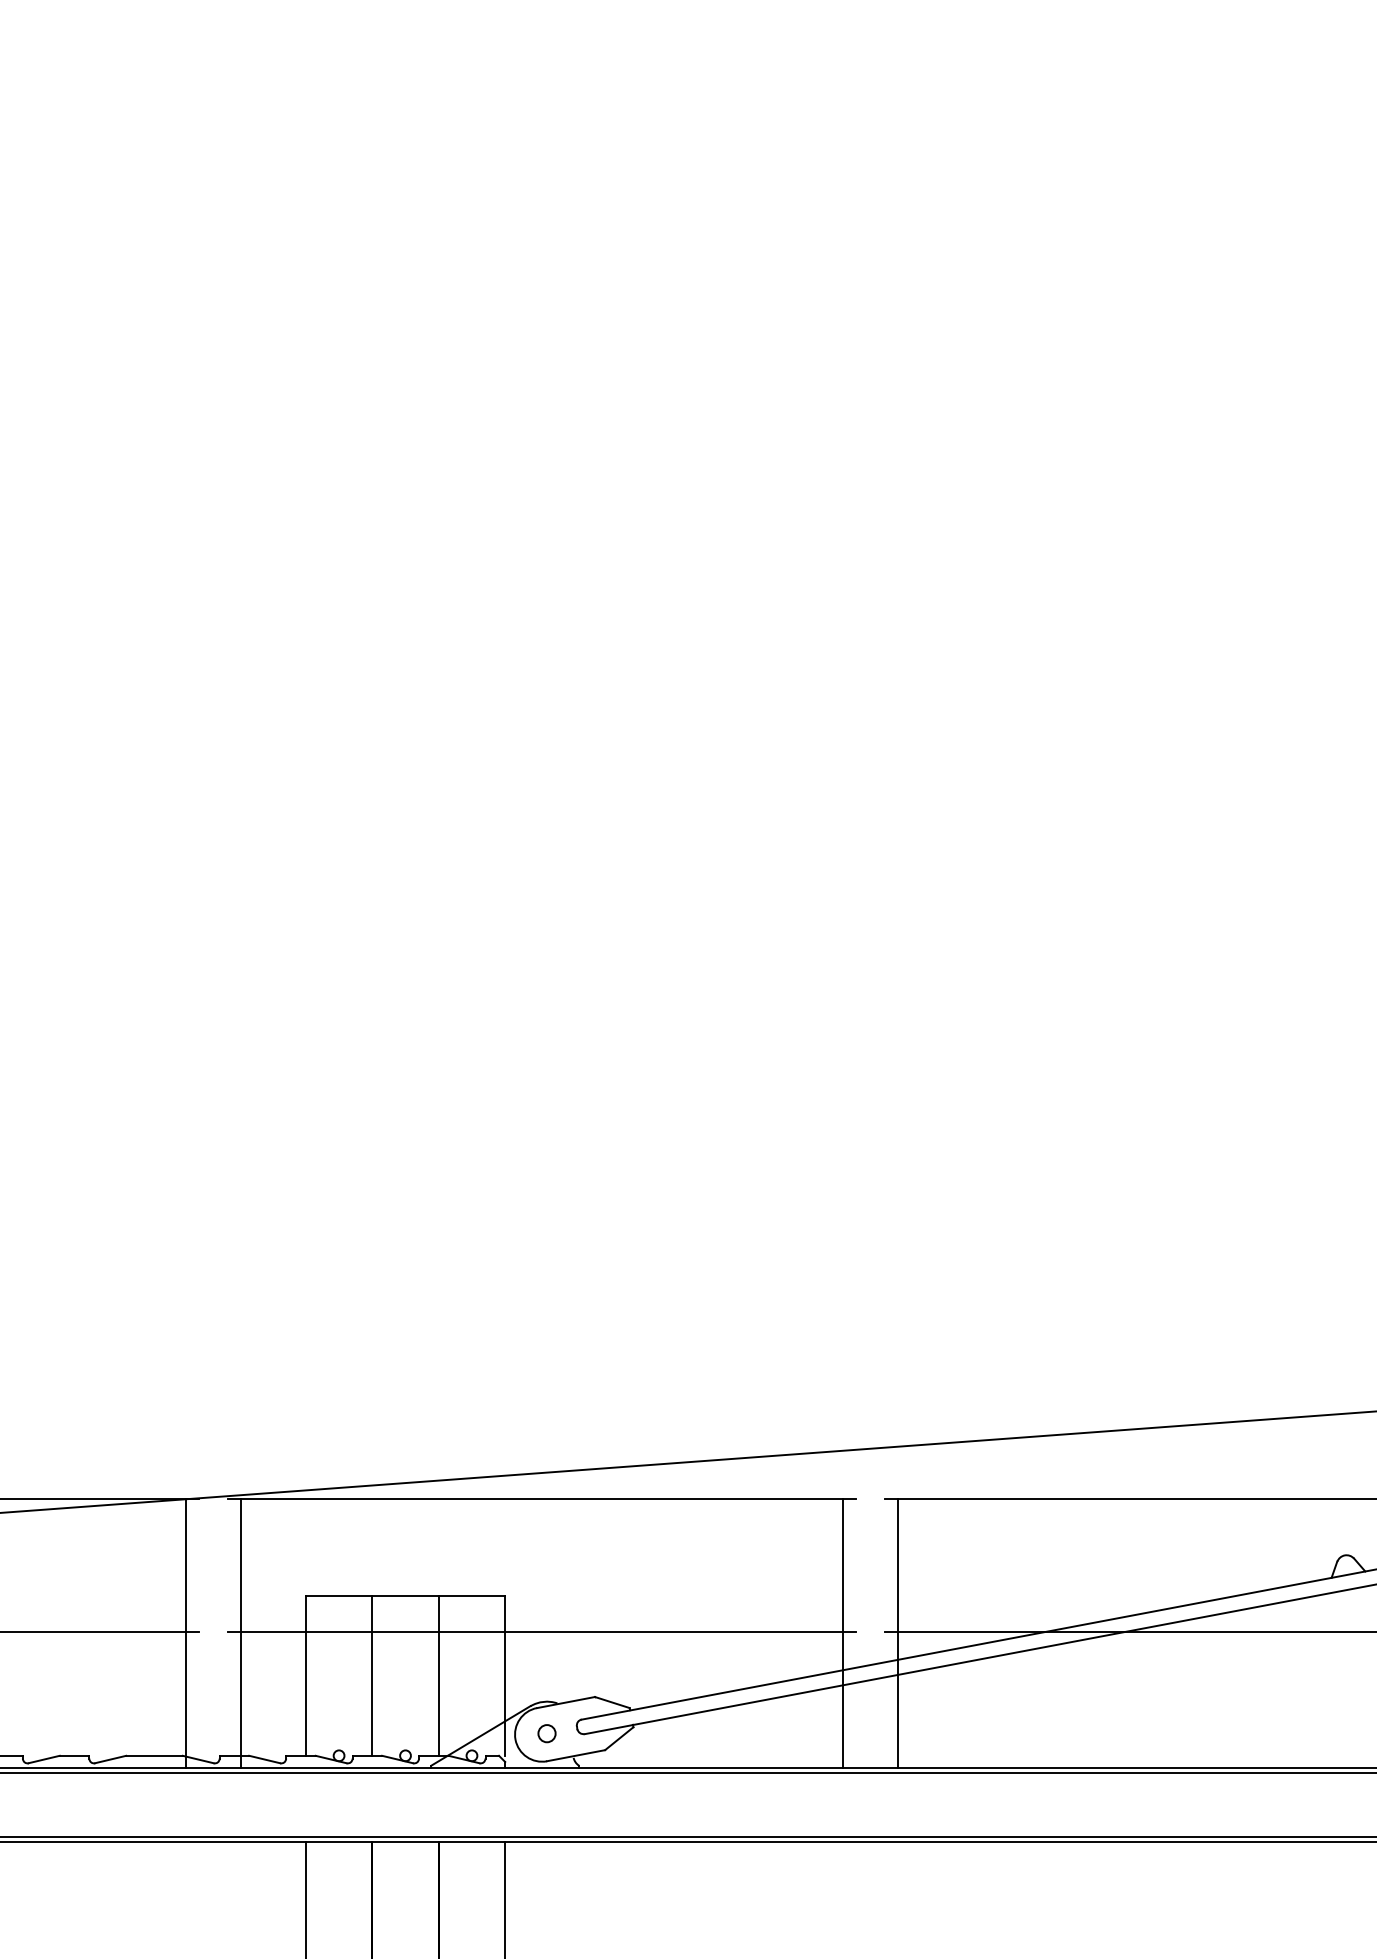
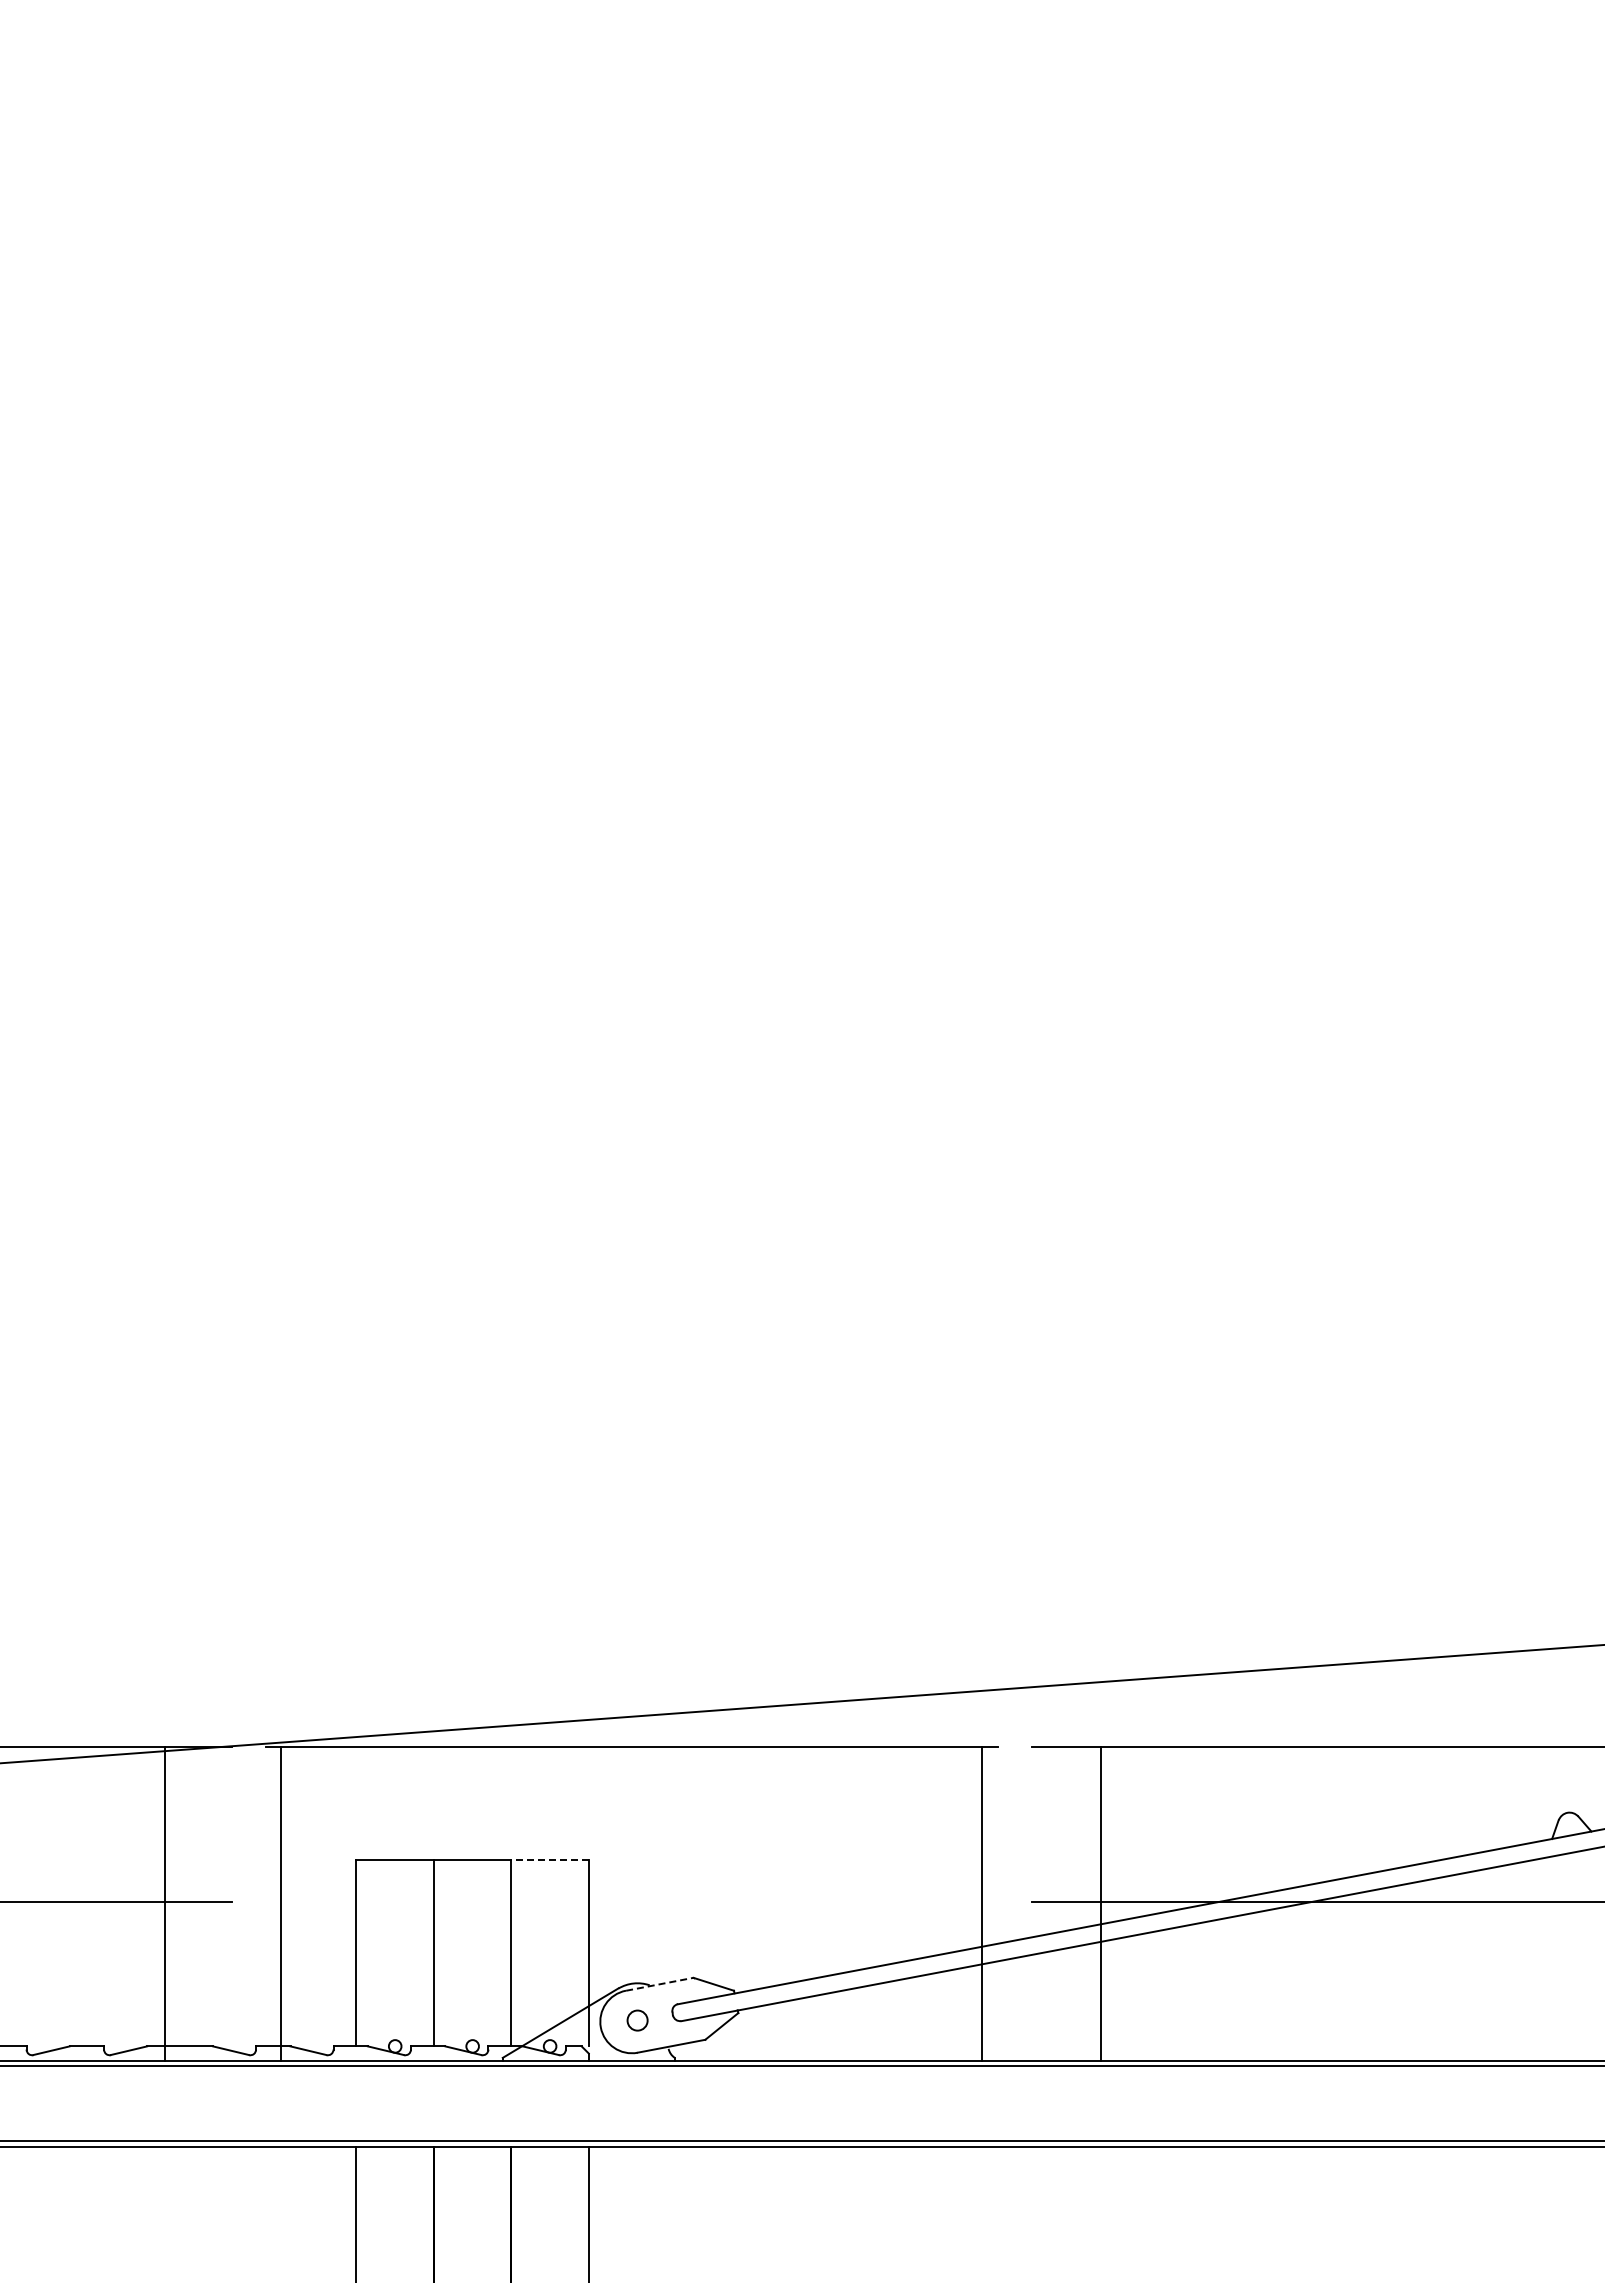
line: (472, 1595) -> (550, 1859), solid -> dashed
line: (541, 1631) -> (631, 1901), removed
line: (185, 1633) -> (165, 1903), moved
line: (898, 1633) -> (1101, 1903), moved
line: (566, 1702) -> (660, 1984), solid -> dashed

